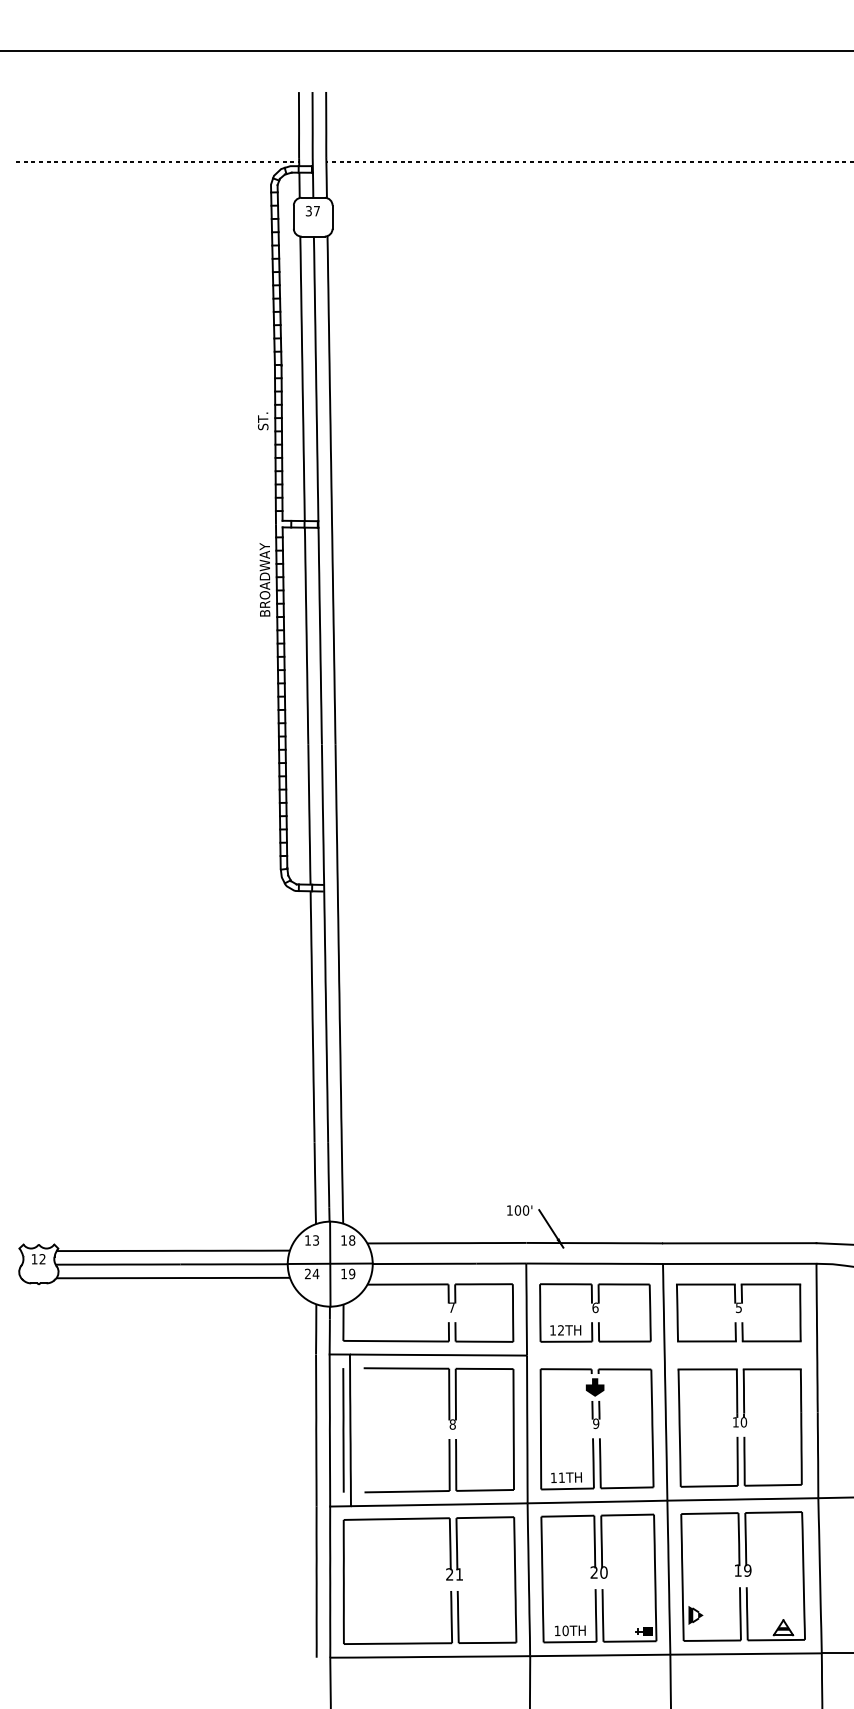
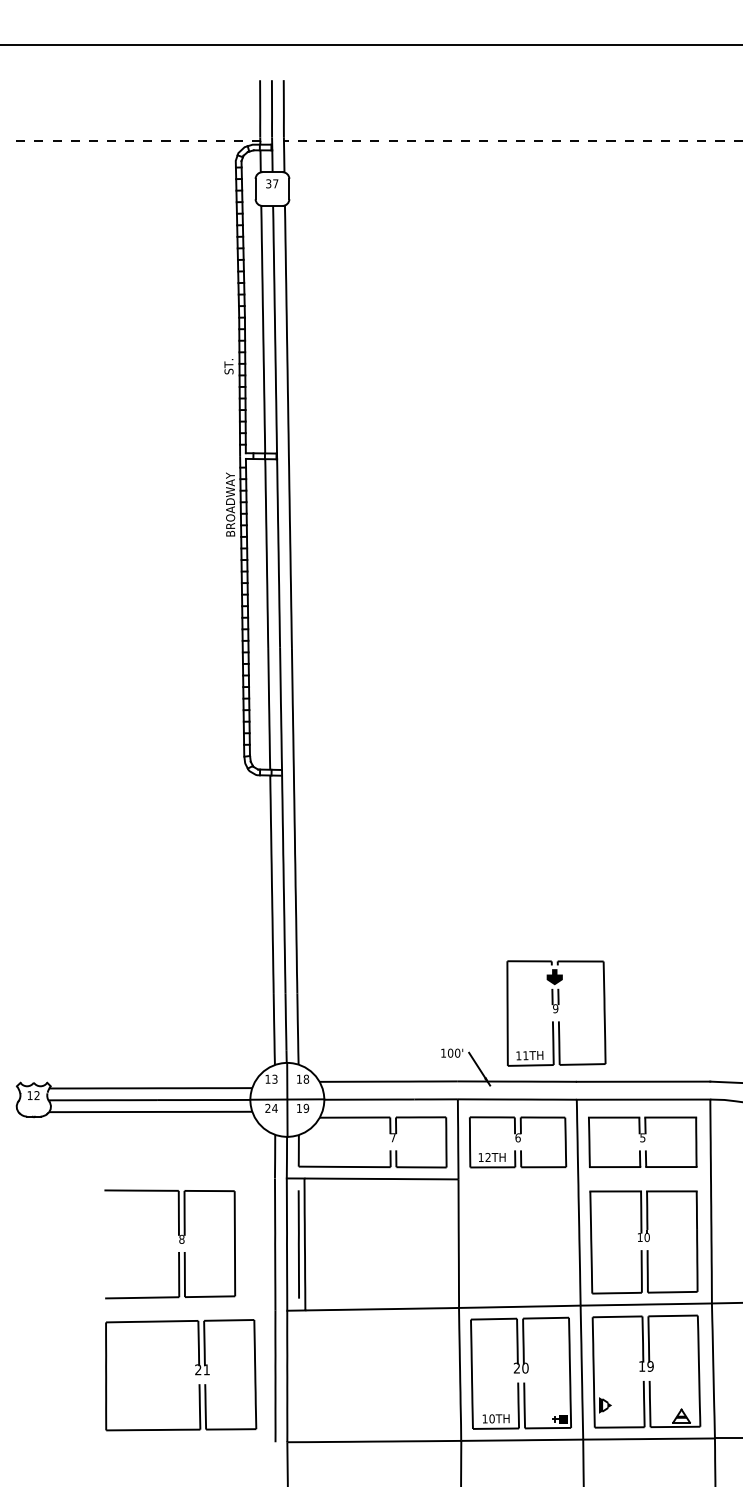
part: (449, 1428) -> (179, 1242), moved
part: (597, 1429) -> (556, 1013), moved
part: (446, 1580) -> (195, 1375), moved

